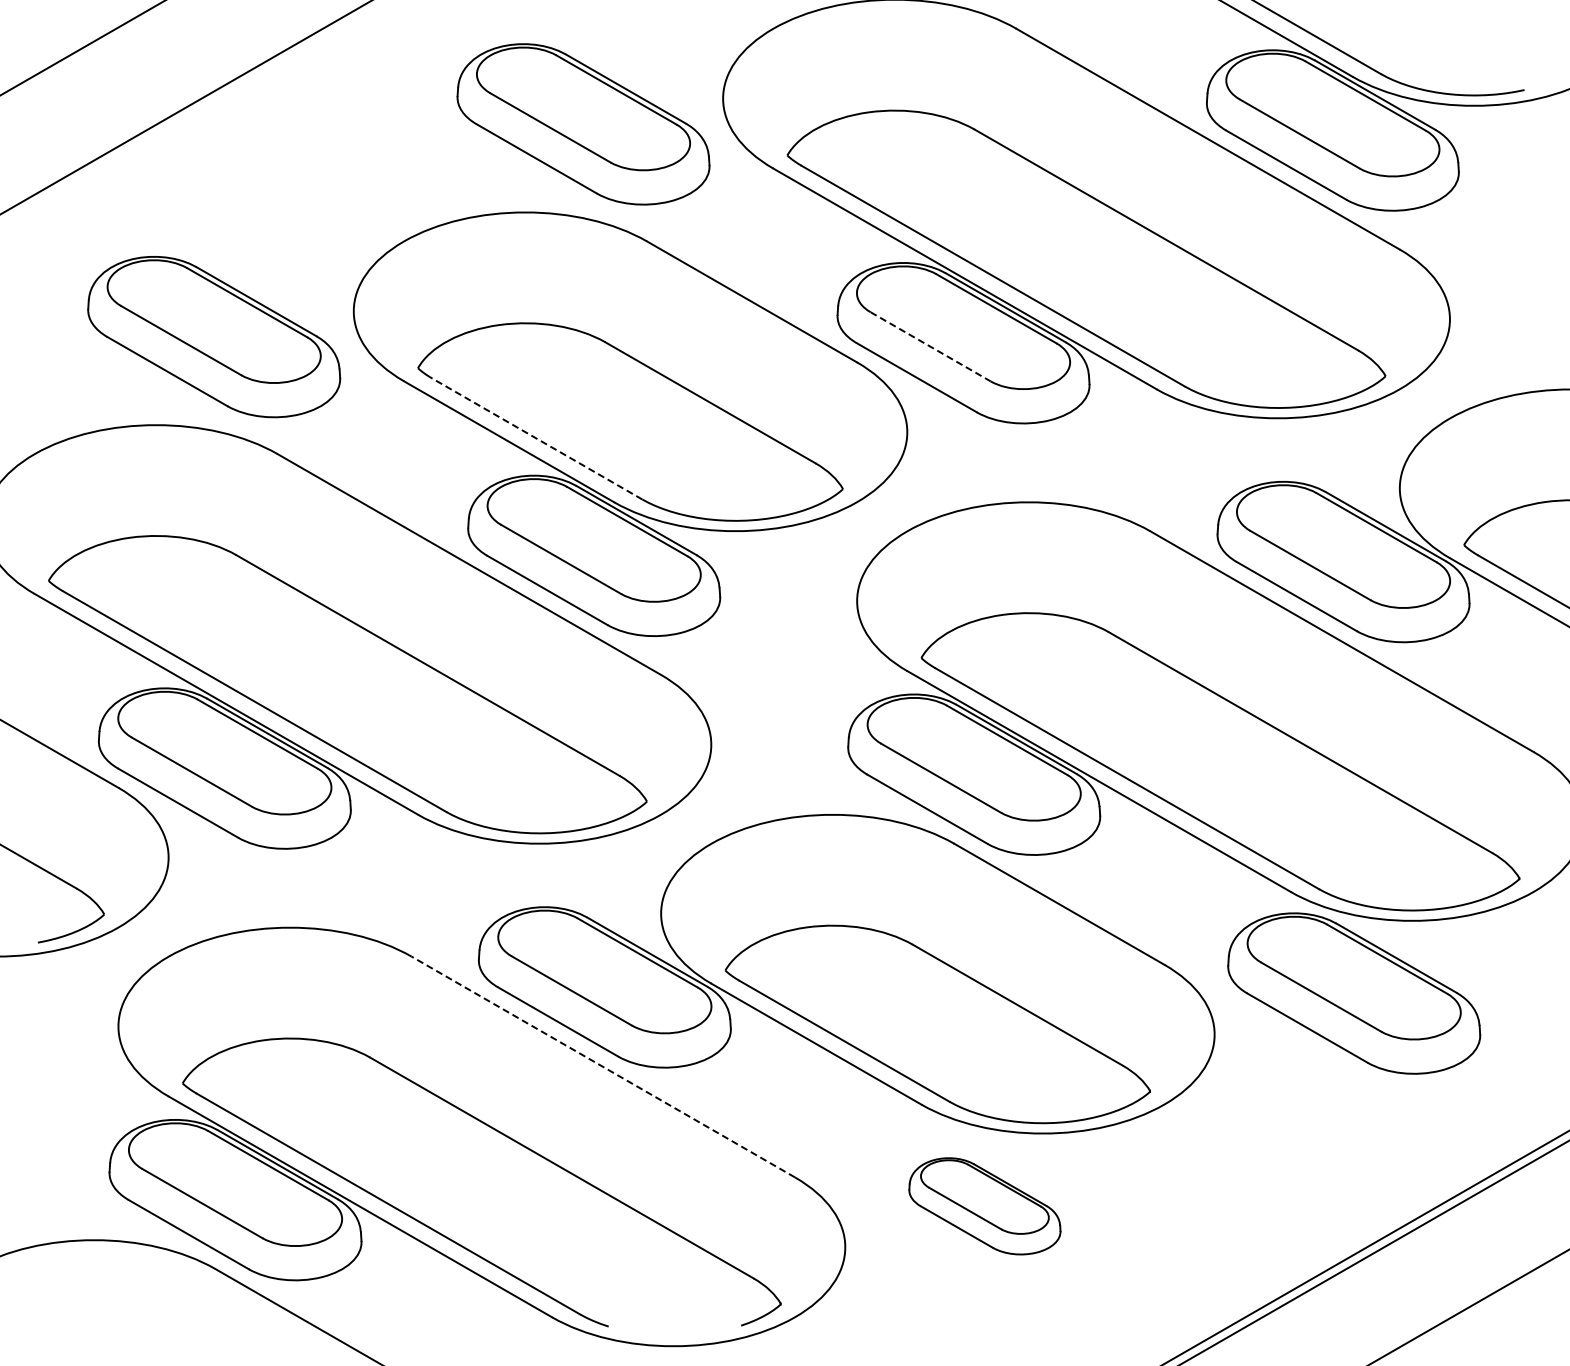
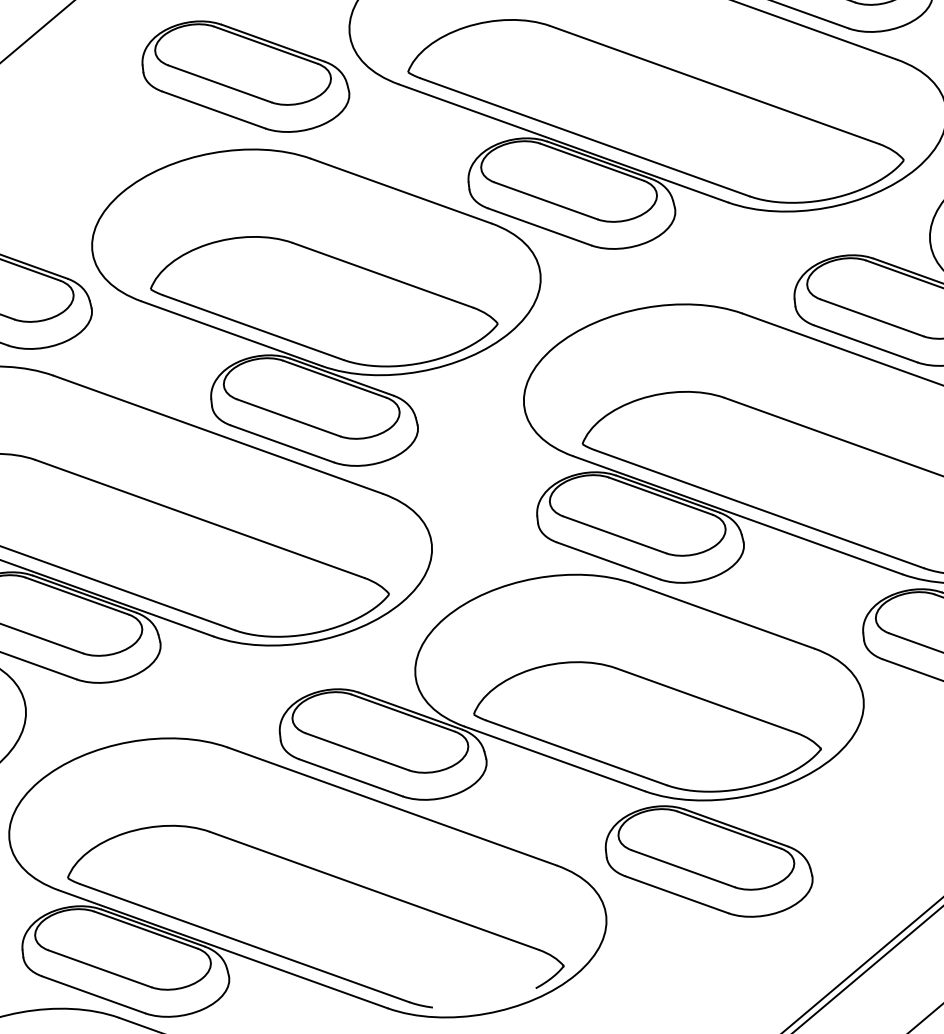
line: (931, 347) -> (546, 201), dashed -> solid
line: (536, 438) -> (252, 327), dashed -> solid
line: (602, 1066) -> (391, 806), dashed -> solid
part: (984, 1206) -> (708, 861), size x1.67

